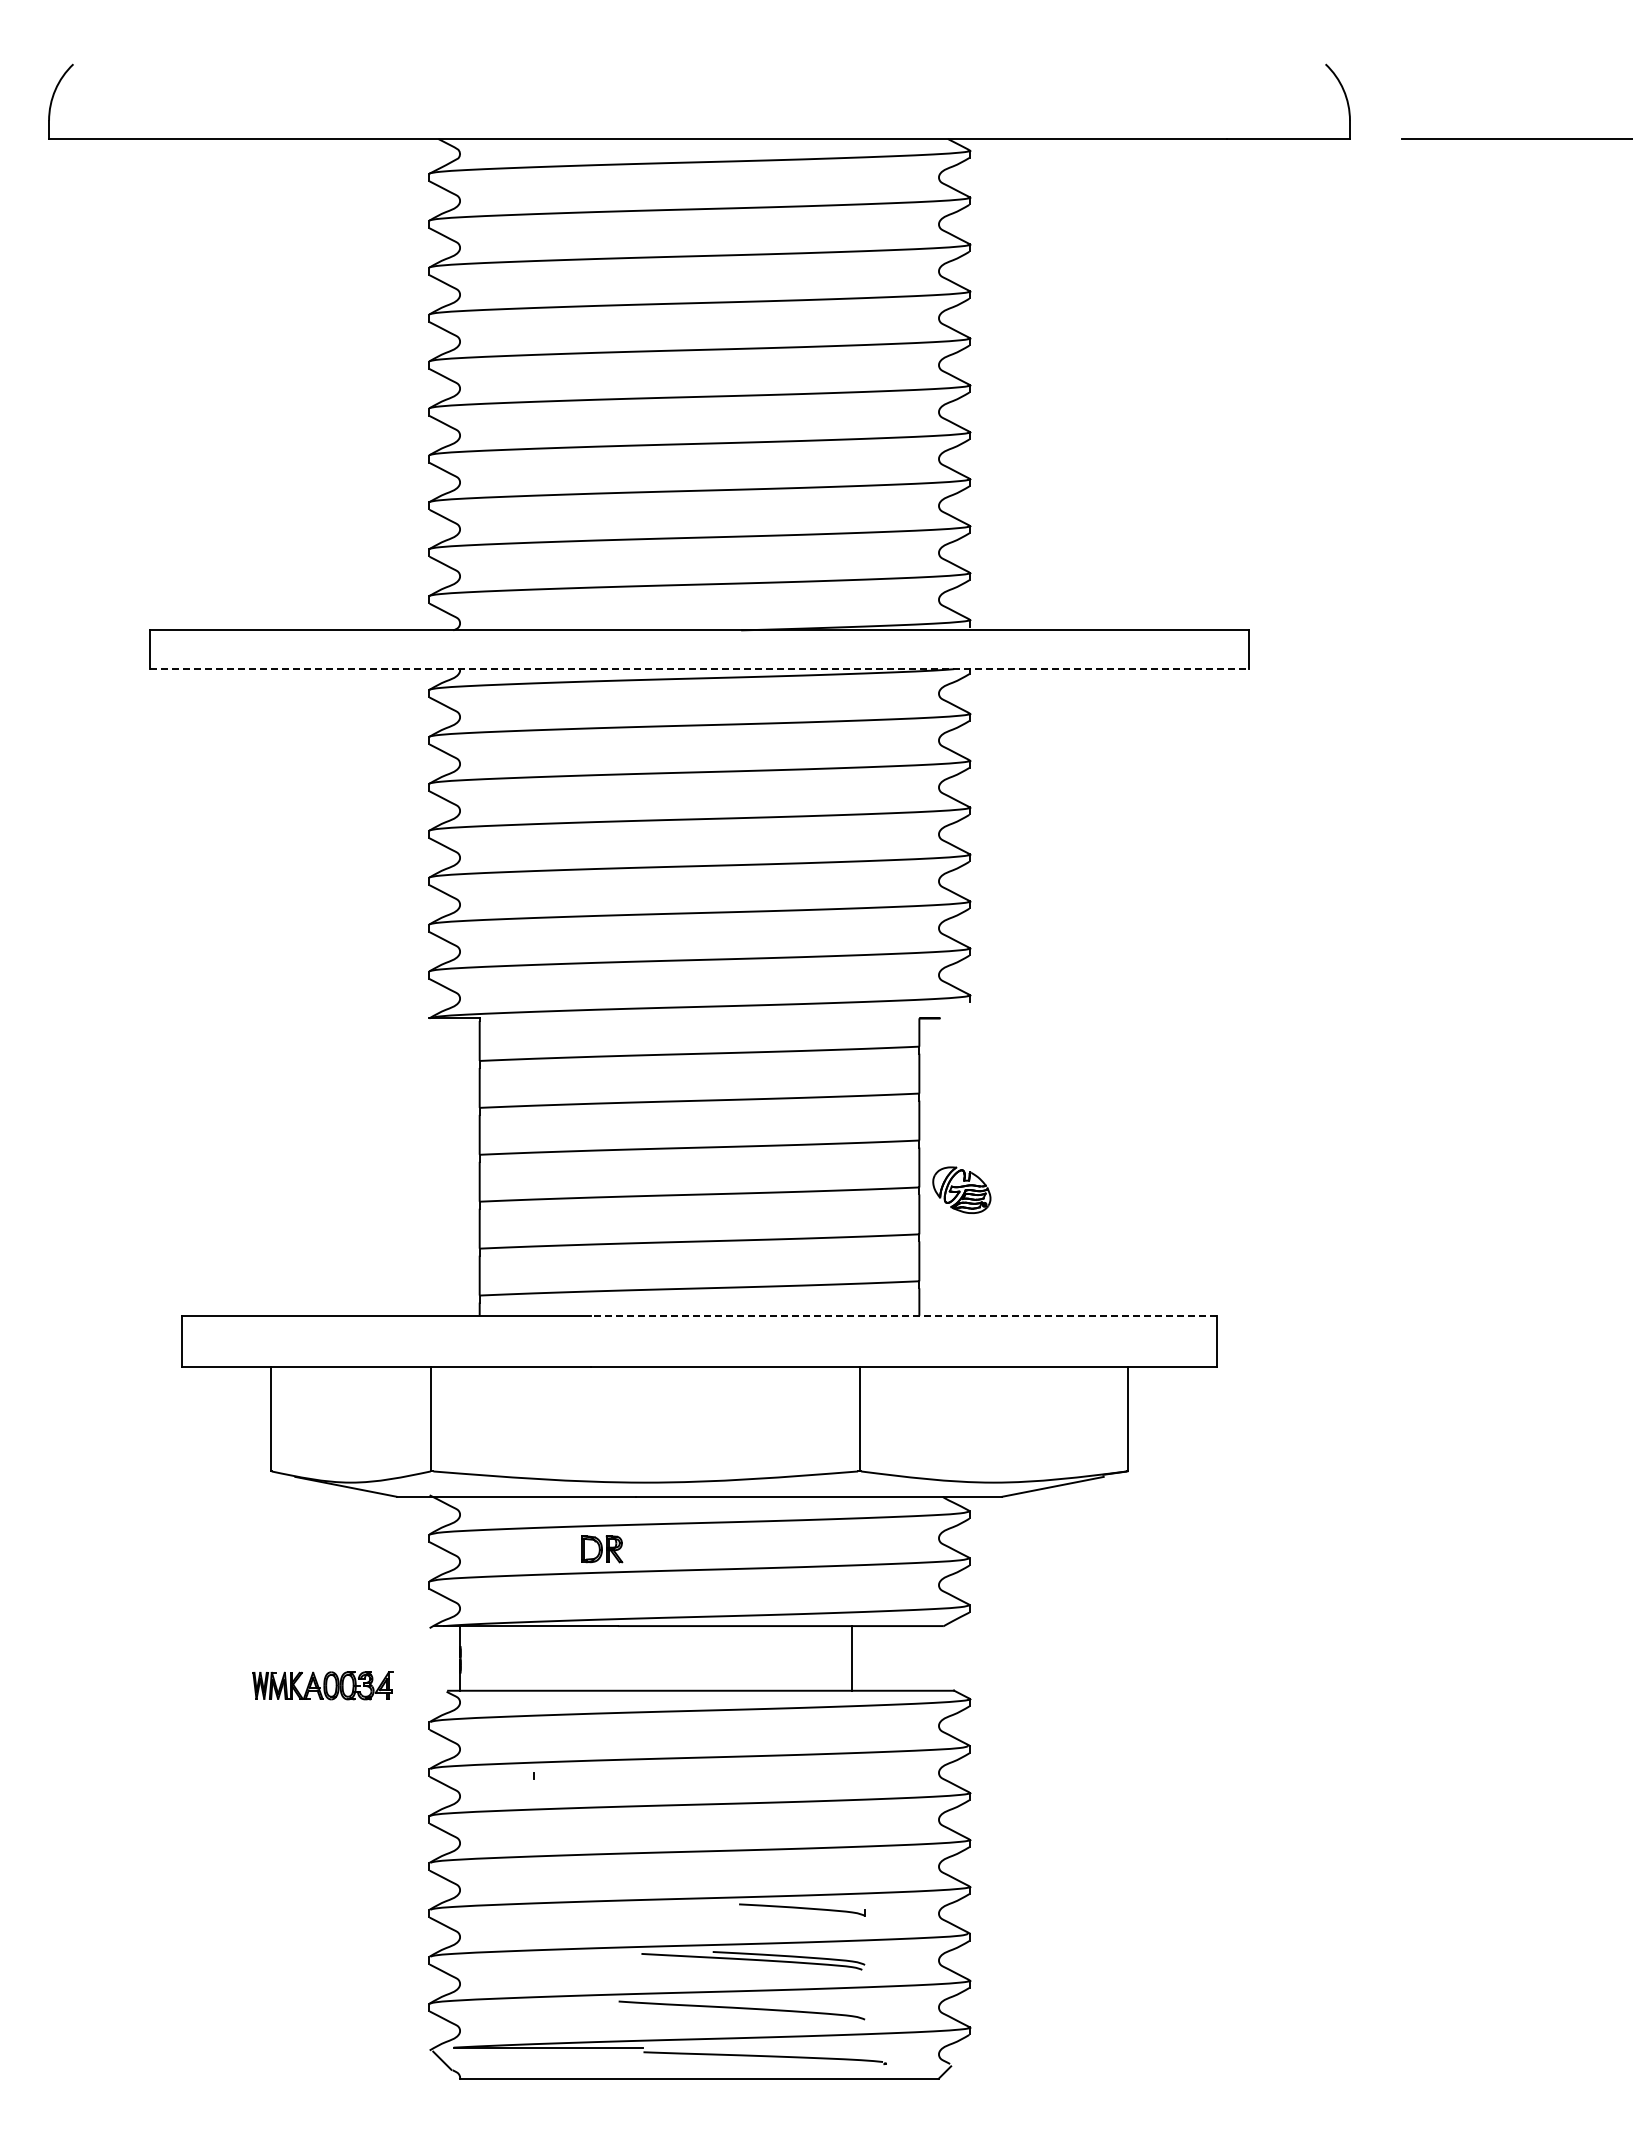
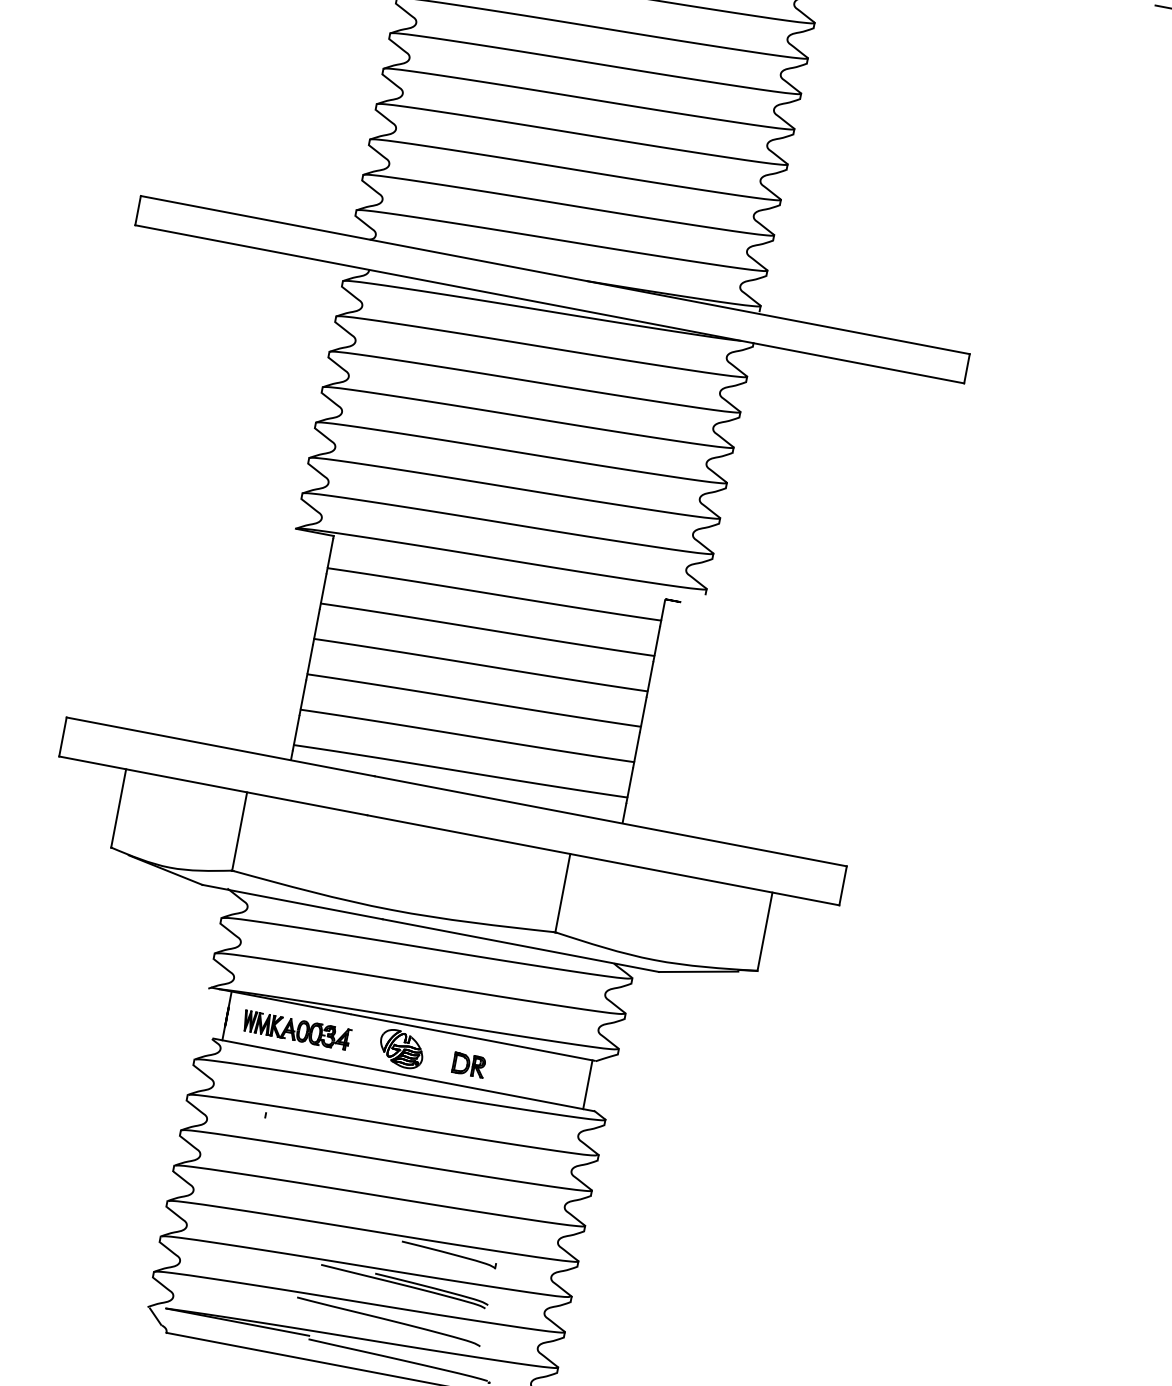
line: (699, 669) -> (549, 304), dashed -> solid
part: (961, 1189) -> (401, 1048), moved
line: (903, 1315) -> (610, 821), dashed -> solid
part: (602, 1549) -> (469, 1065), moved
line: (851, 1658) -> (587, 1084), moved
part: (322, 1685) -> (296, 1029), moved

